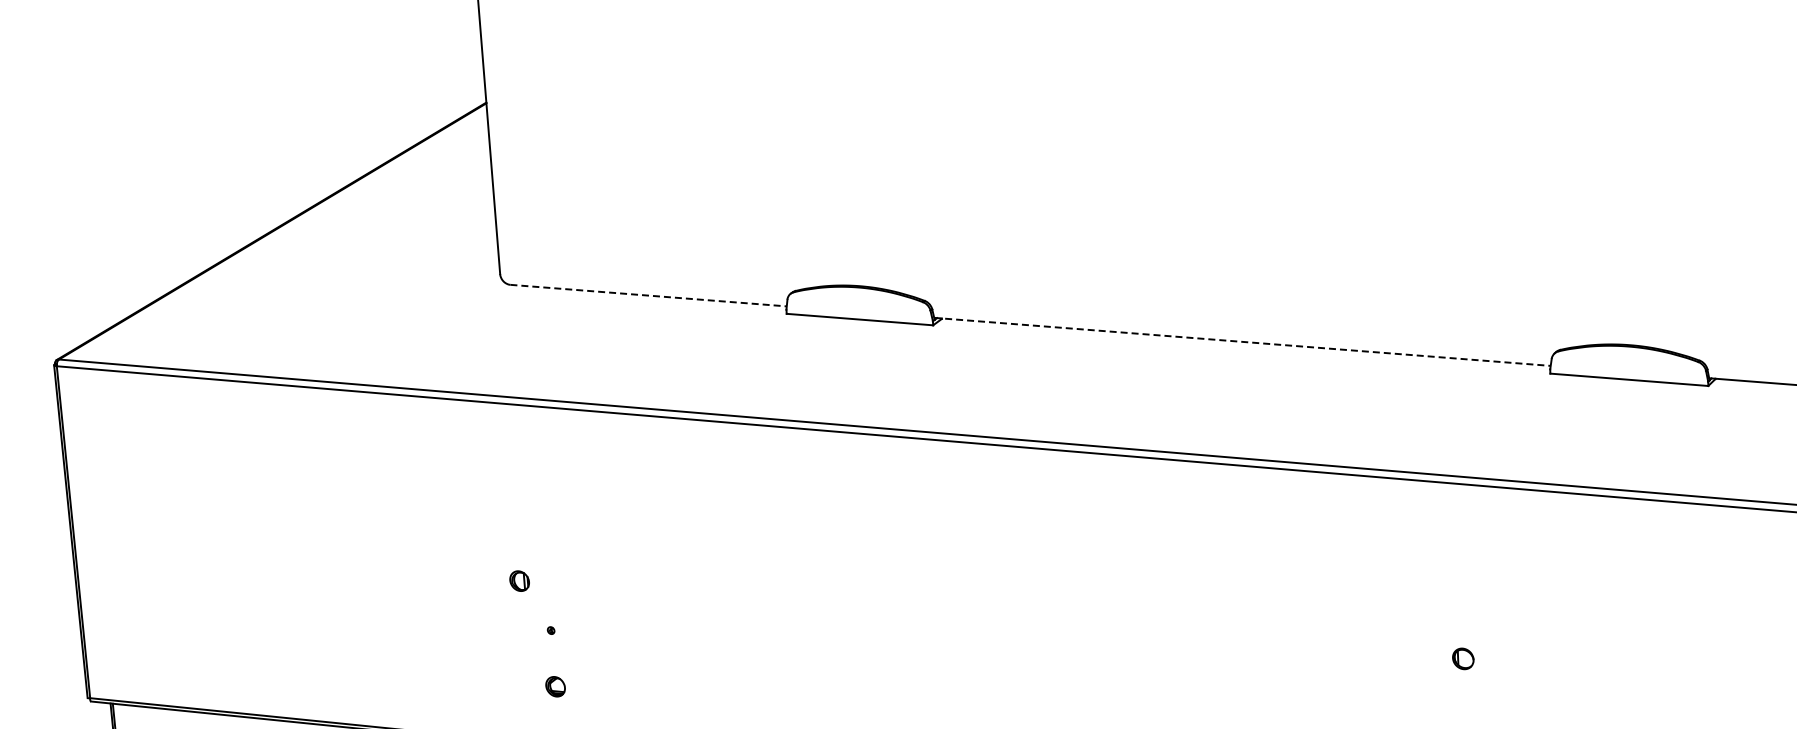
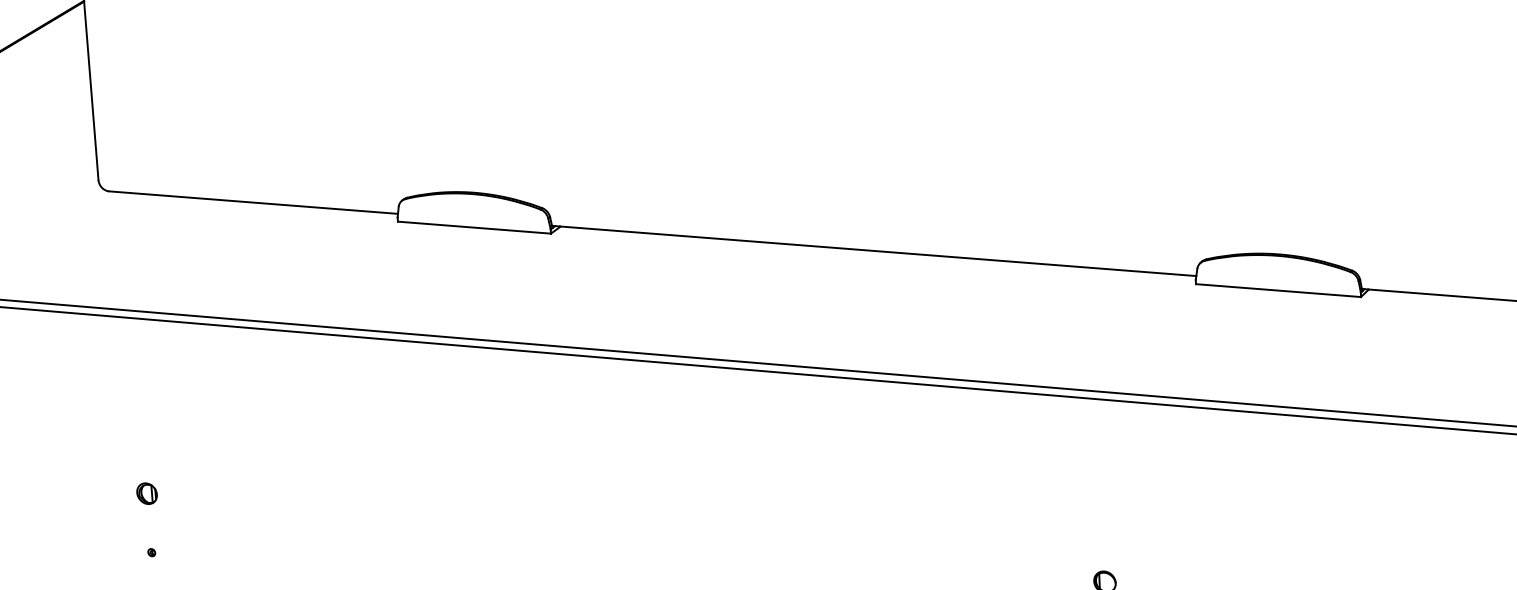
line: (648, 295) -> (253, 202), dashed -> solid
line: (1242, 341) -> (874, 250), dashed -> solid
part: (519, 580) -> (146, 493), moved

